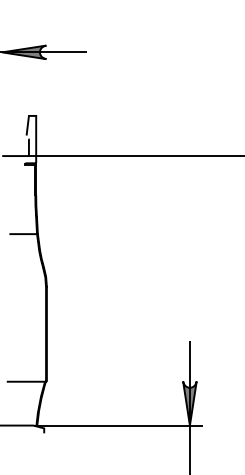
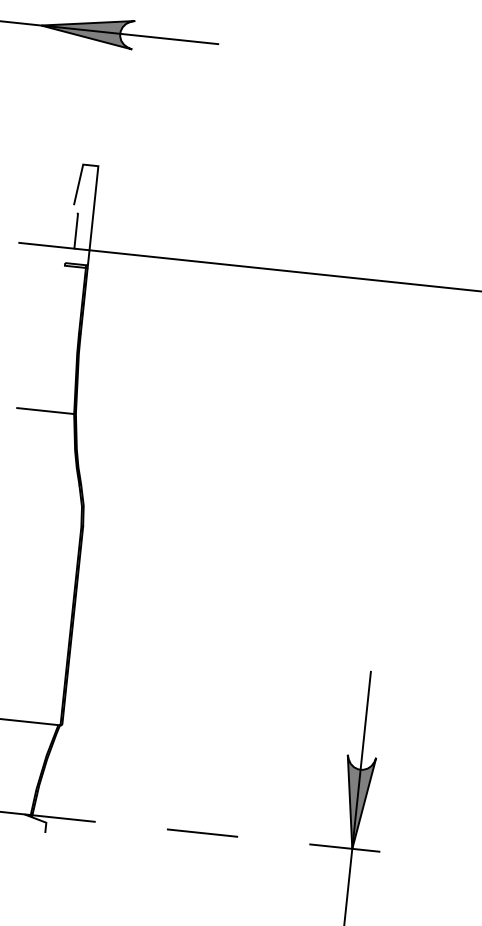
line: (118, 425) -> (202, 832), solid -> dashed

